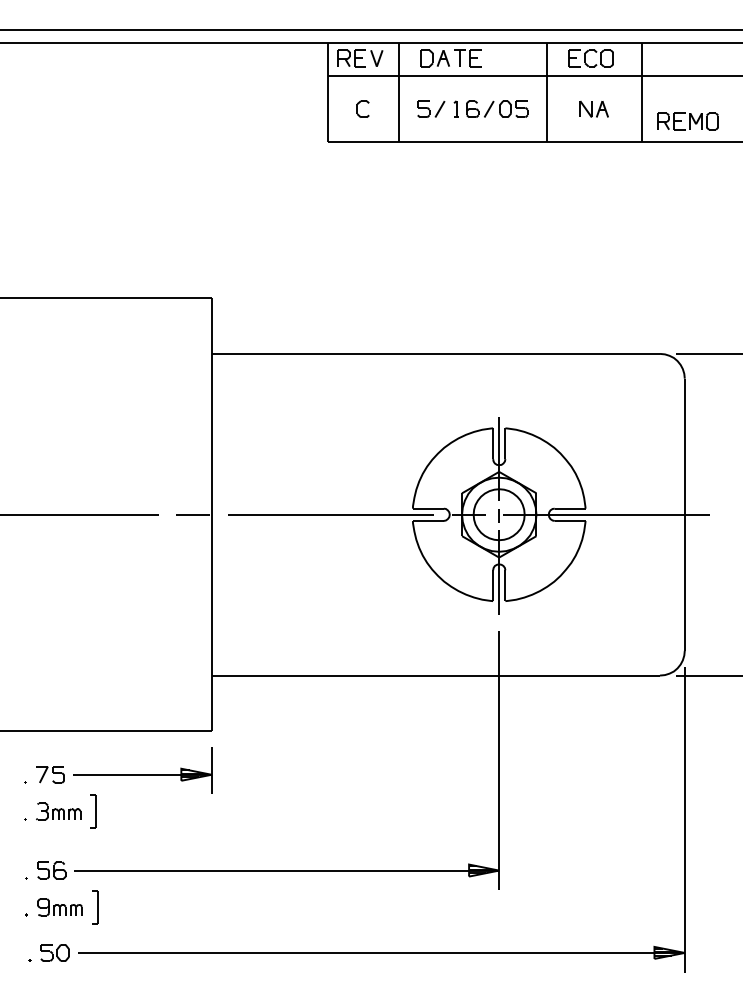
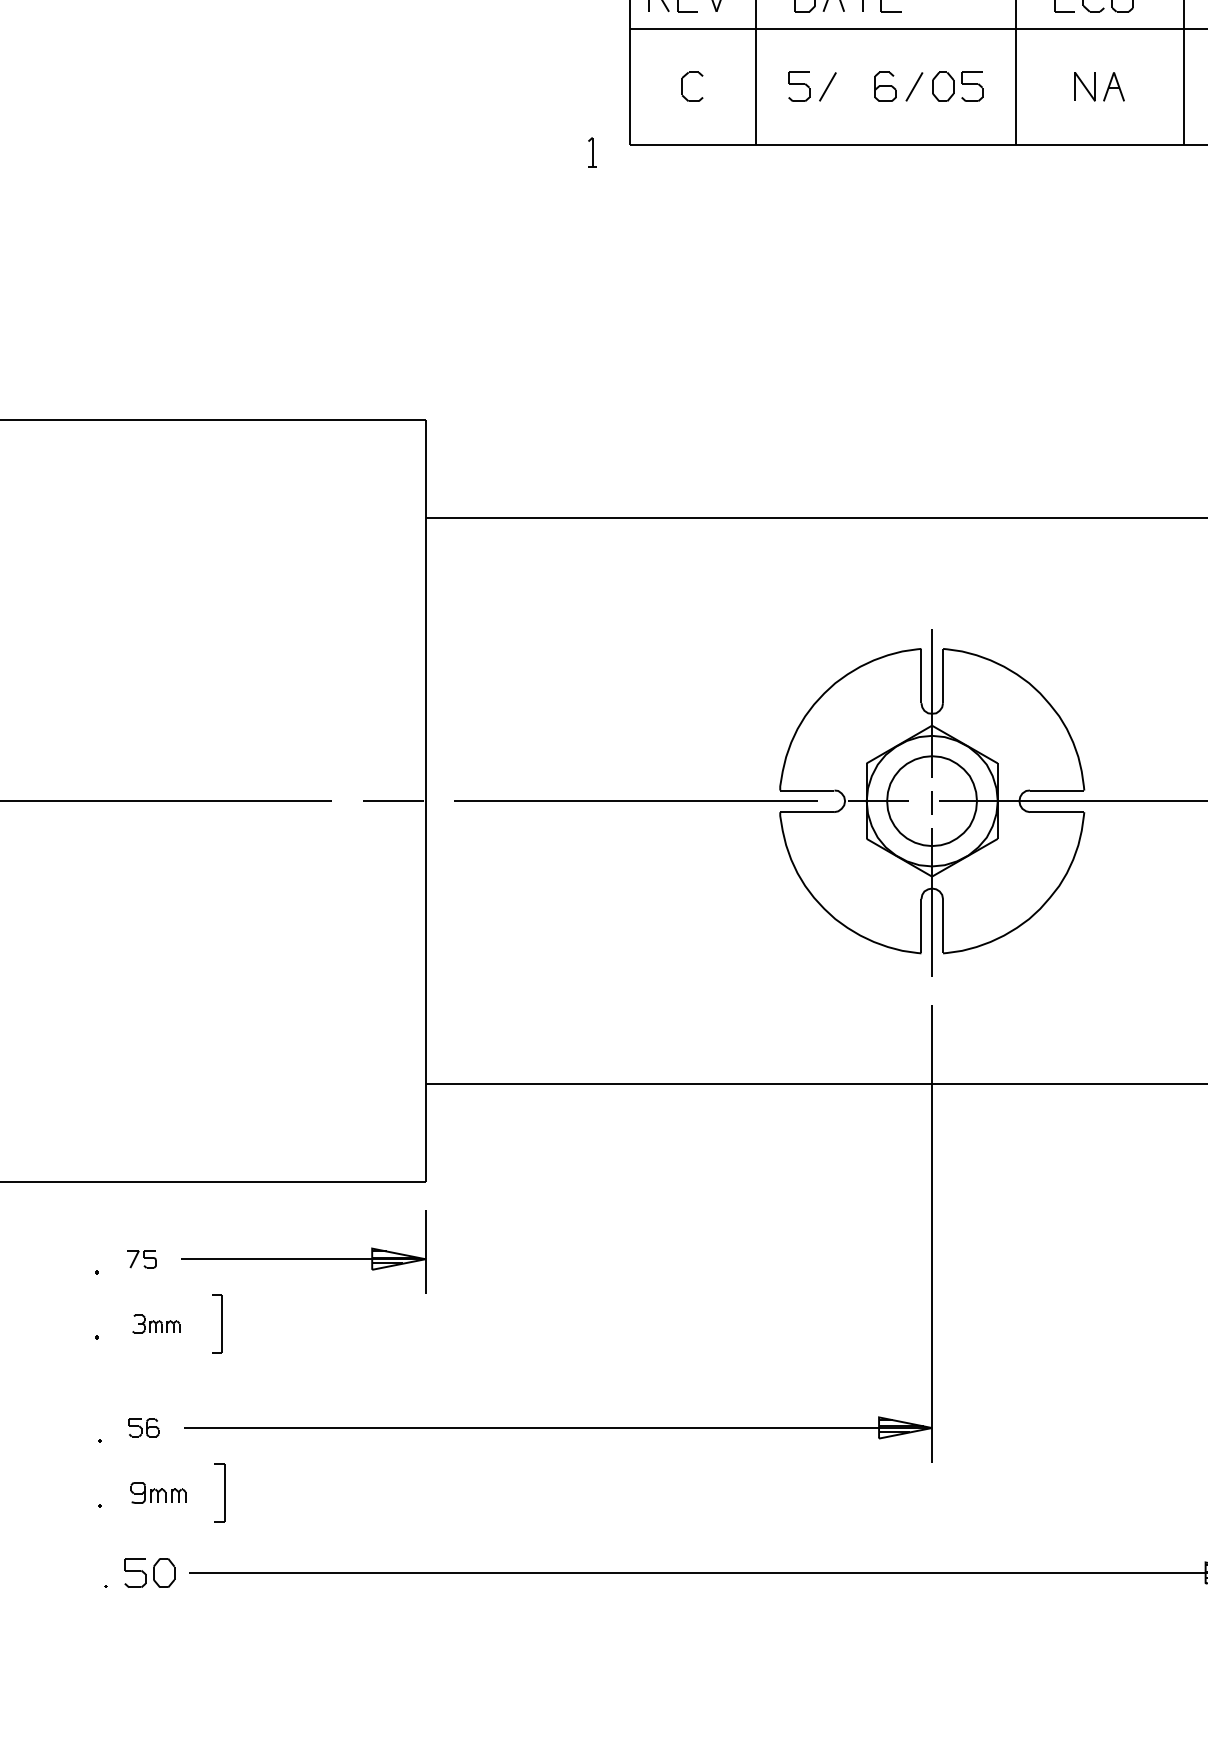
part: (455, 108) -> (590, 150), moved
part: (50, 774) -> (141, 1258), size x0.6
part: (58, 811) -> (155, 1323), size x0.6
part: (51, 870) -> (143, 1427), size x0.6
part: (59, 907) -> (157, 1493), size x0.7

